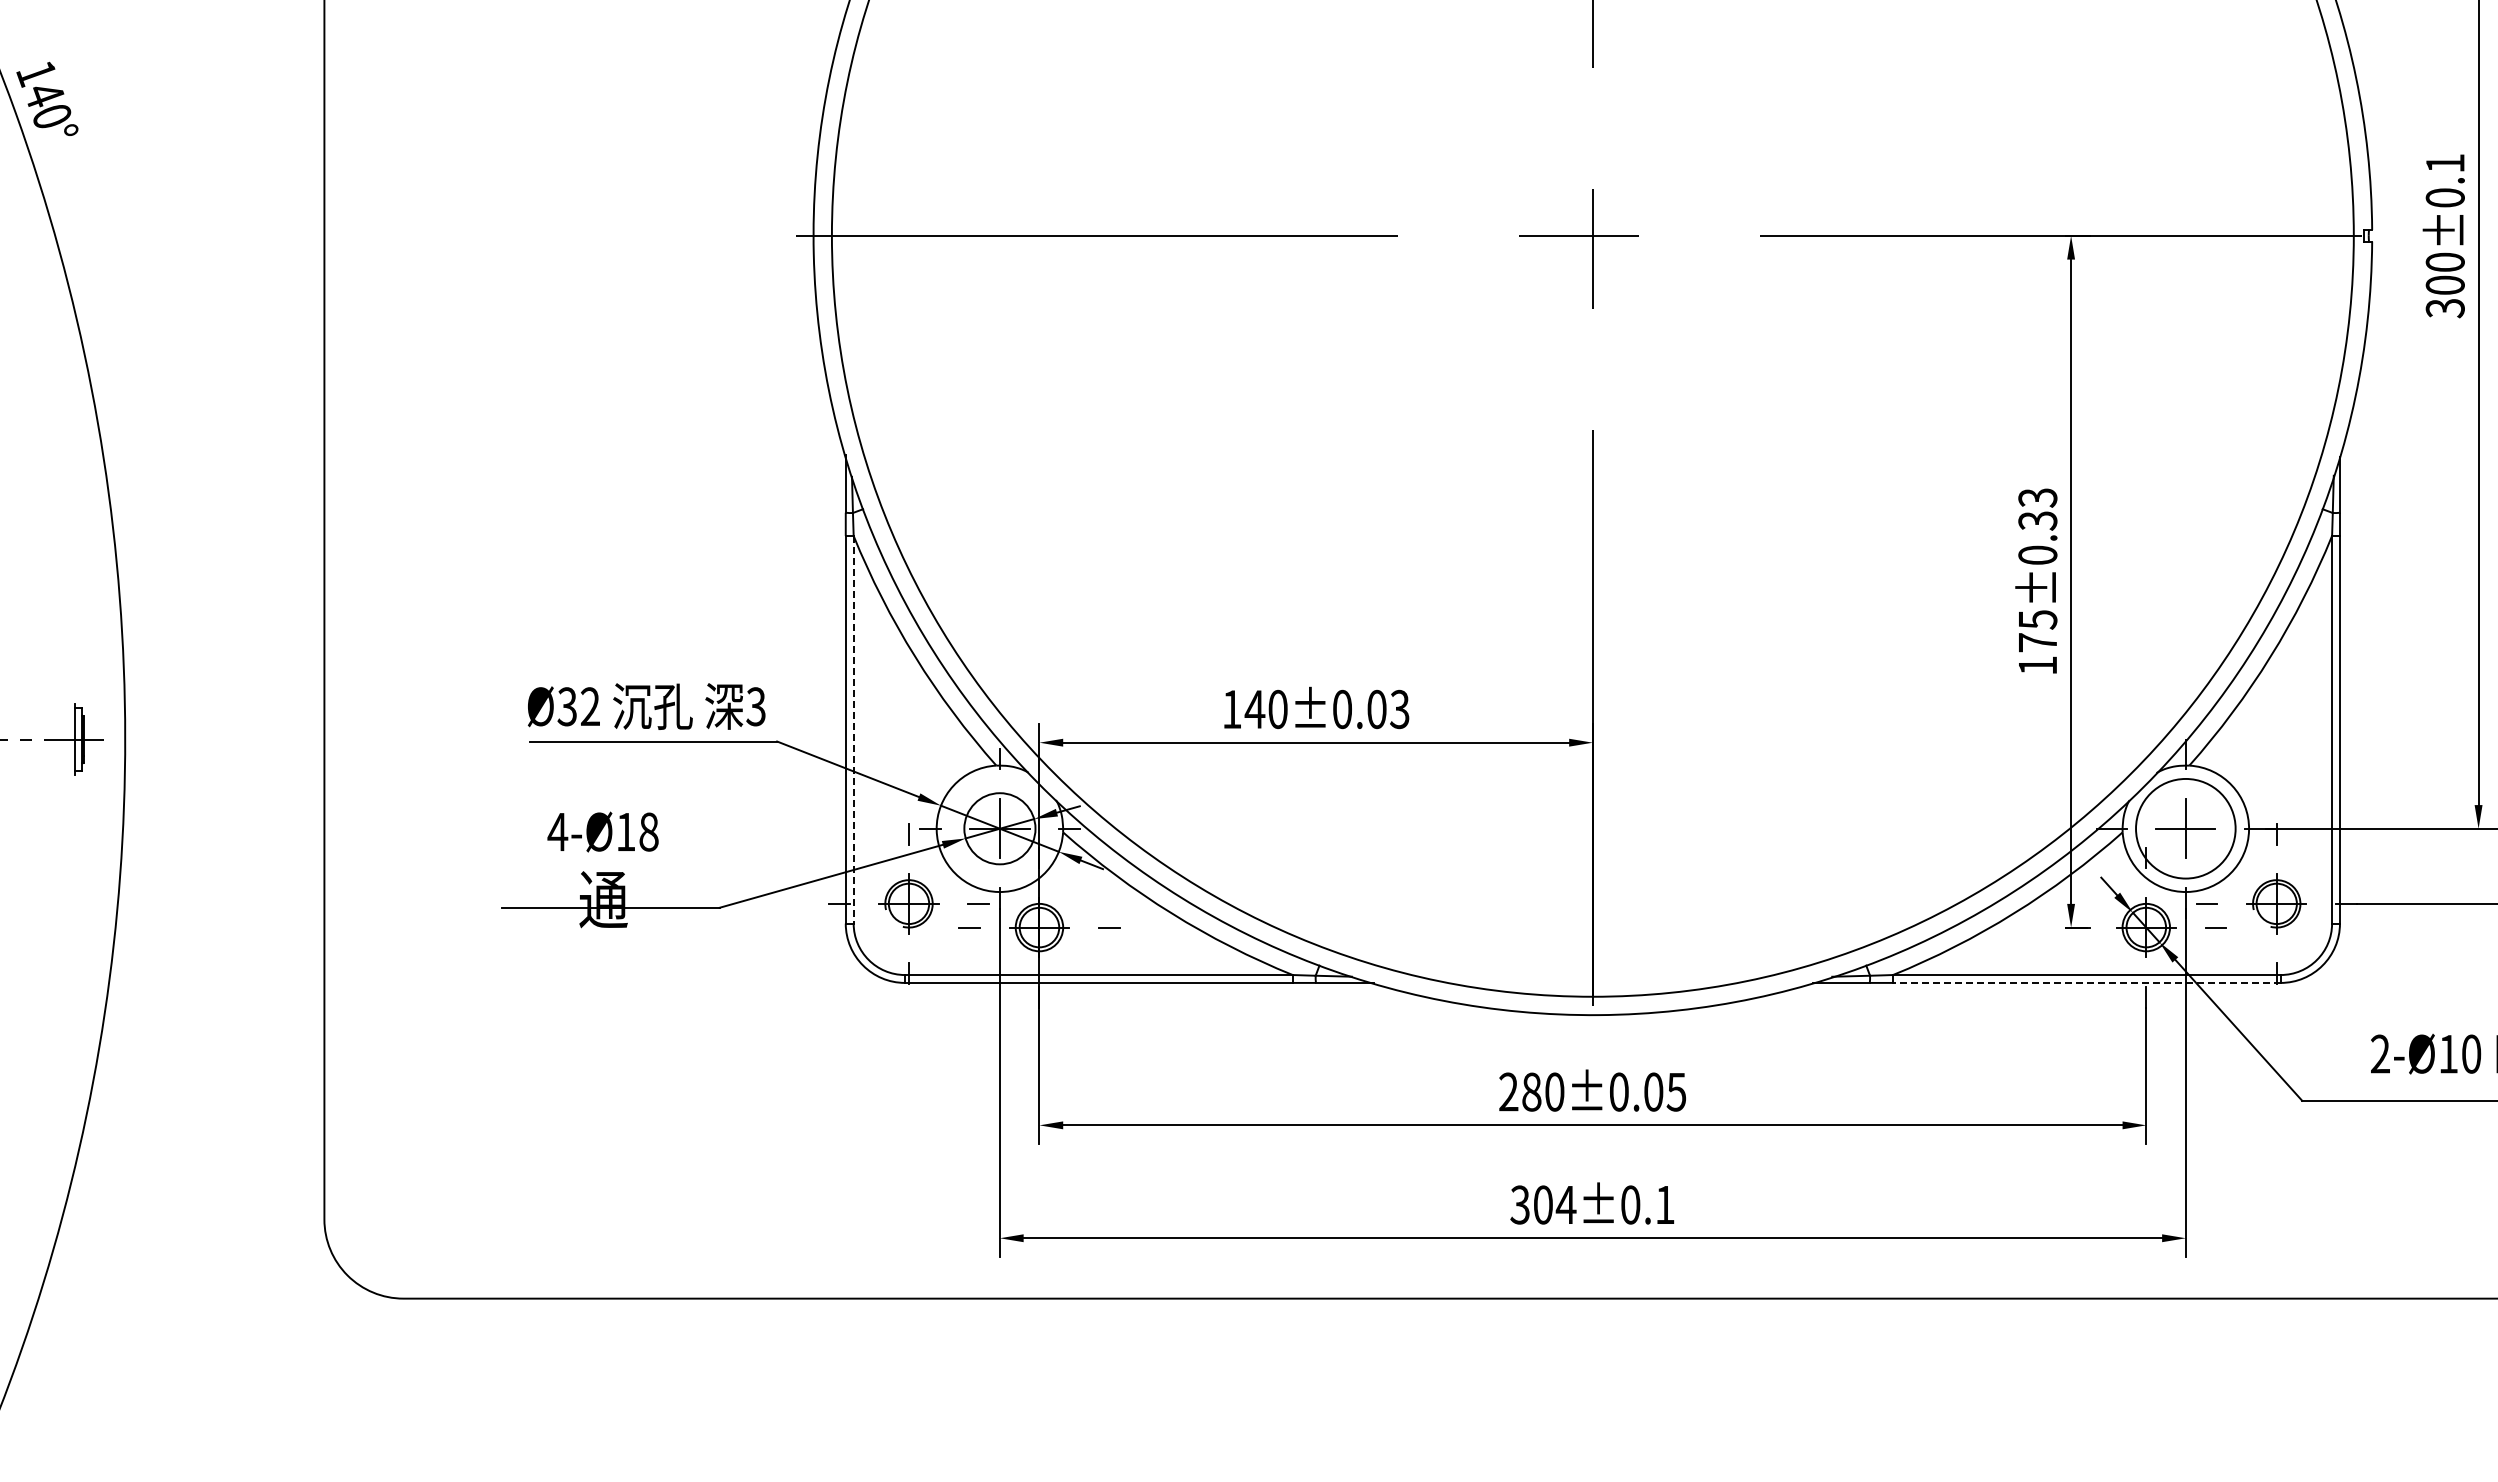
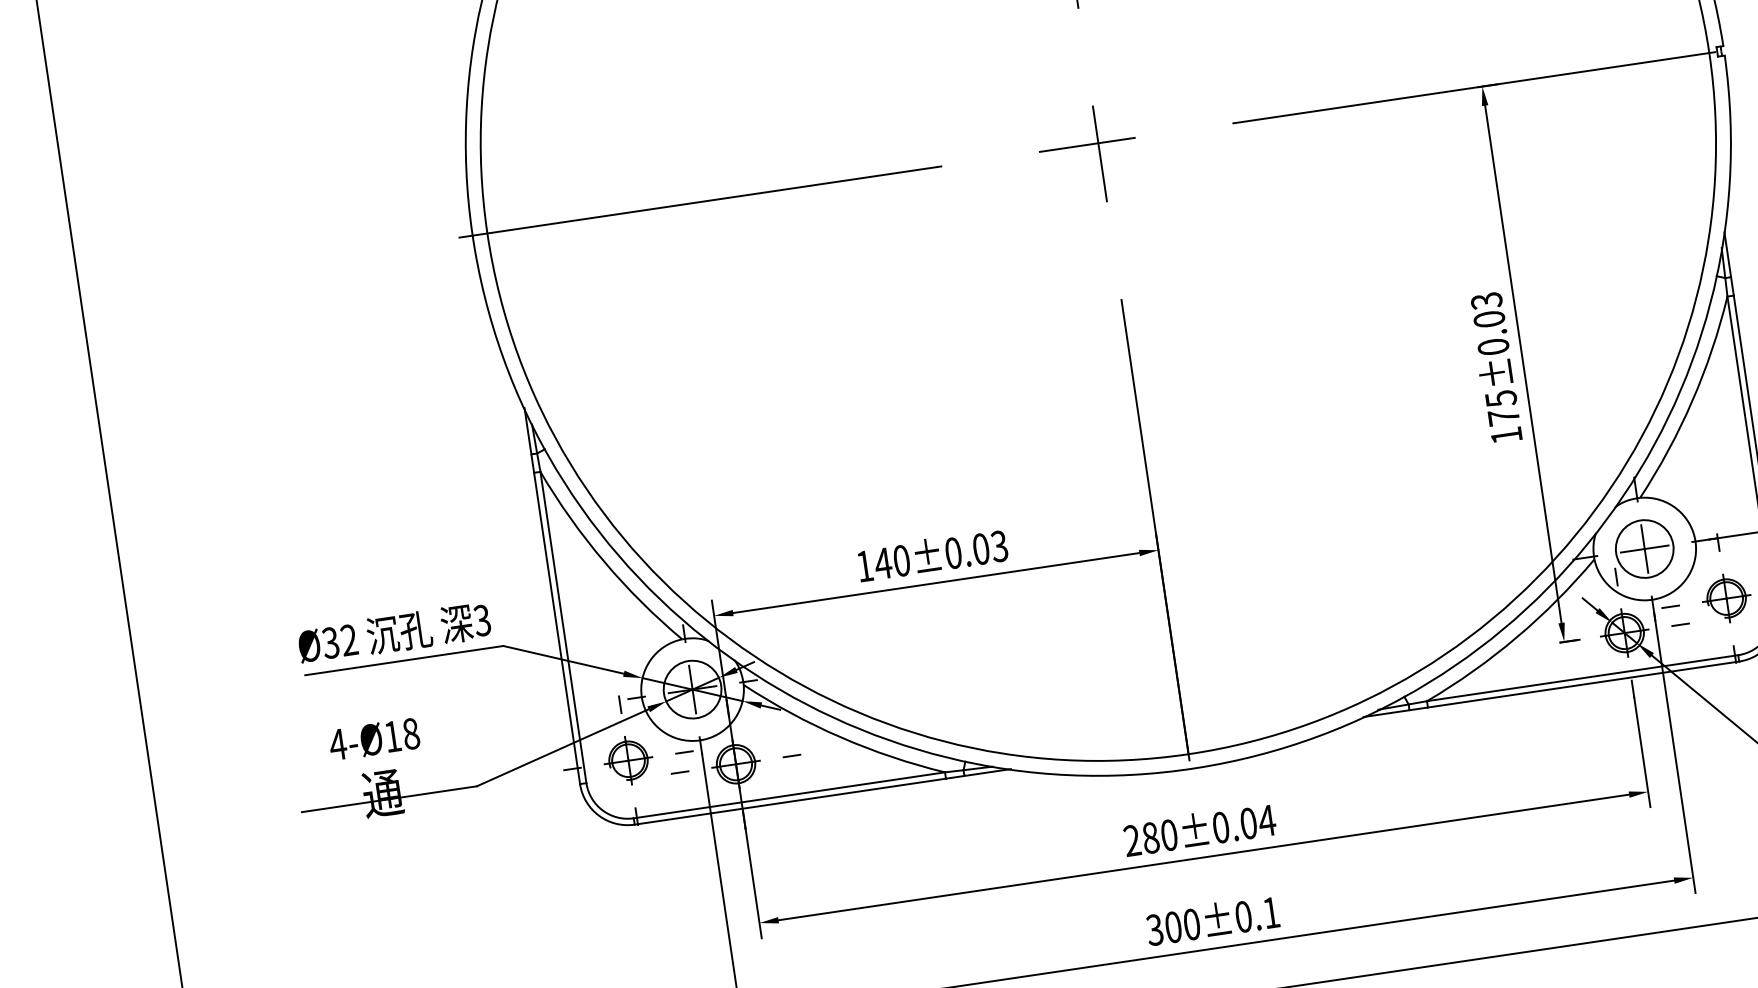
text: (2037, 520) -> (1489, 319), 175±0.33 -> 175±0.03
line: (853, 729) -> (563, 627), dashed -> solid
circle: (2185, 828) -> (1644, 548), size x0.71
line: (2086, 982) -> (1583, 684), dashed -> solid
text: (1676, 1092) -> (1267, 821), 280±0.05 -> 280±0.04
text: (1565, 1204) -> (1191, 924), 304±0.1 -> 300±0.1

